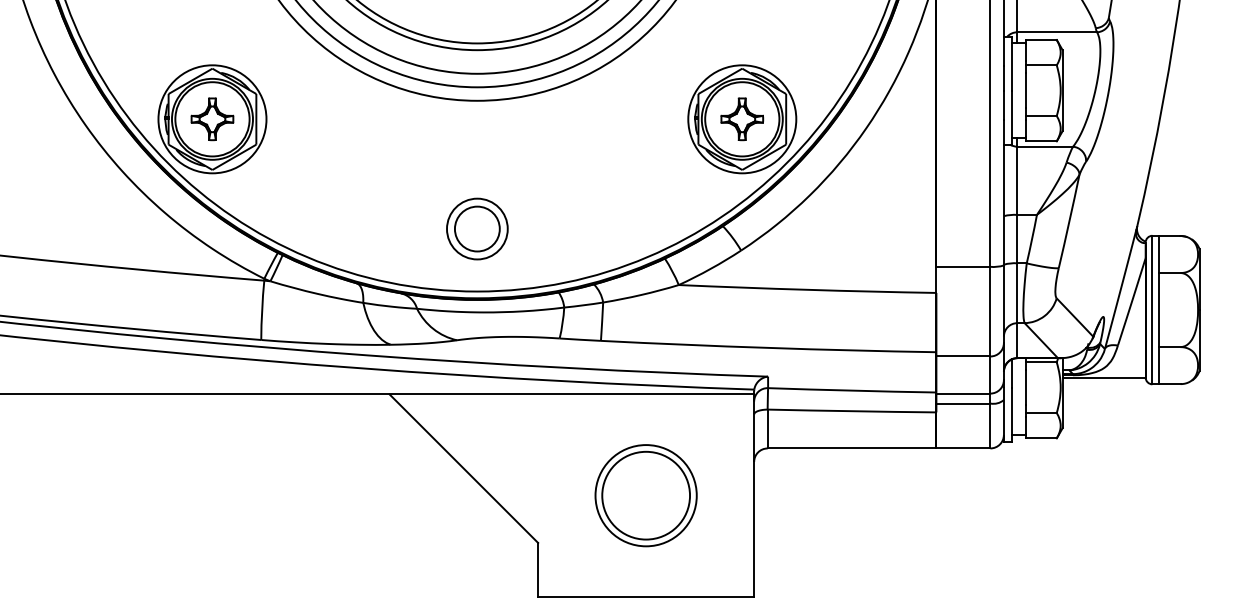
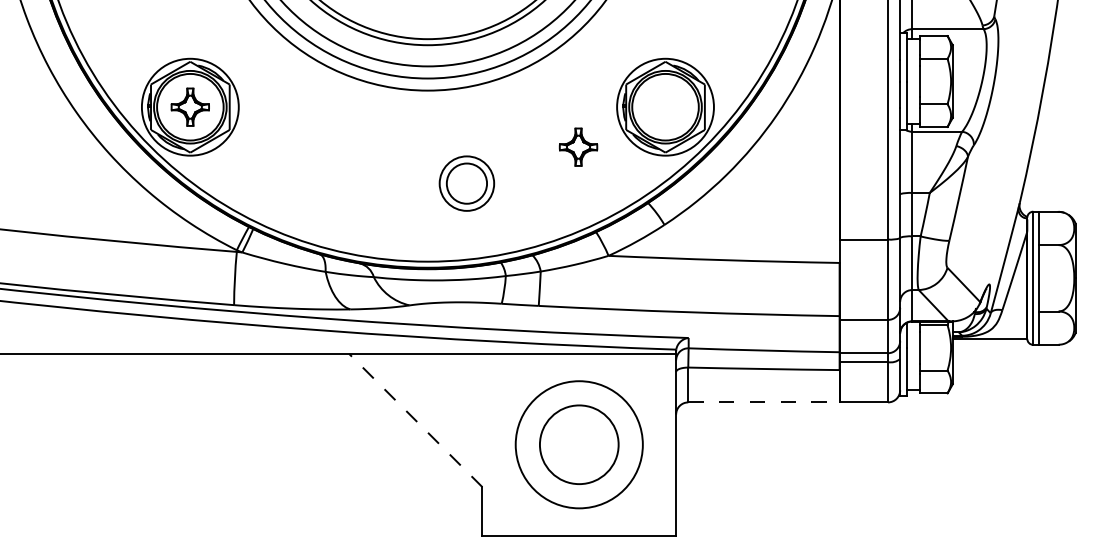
part: (742, 118) -> (578, 146), moved
part: (476, 228) -> (466, 183), moved
line: (851, 448) -> (763, 402), solid -> dashed
line: (463, 468) -> (415, 420), solid -> dashed
circle: (645, 495) -> (578, 444), size x1.4

